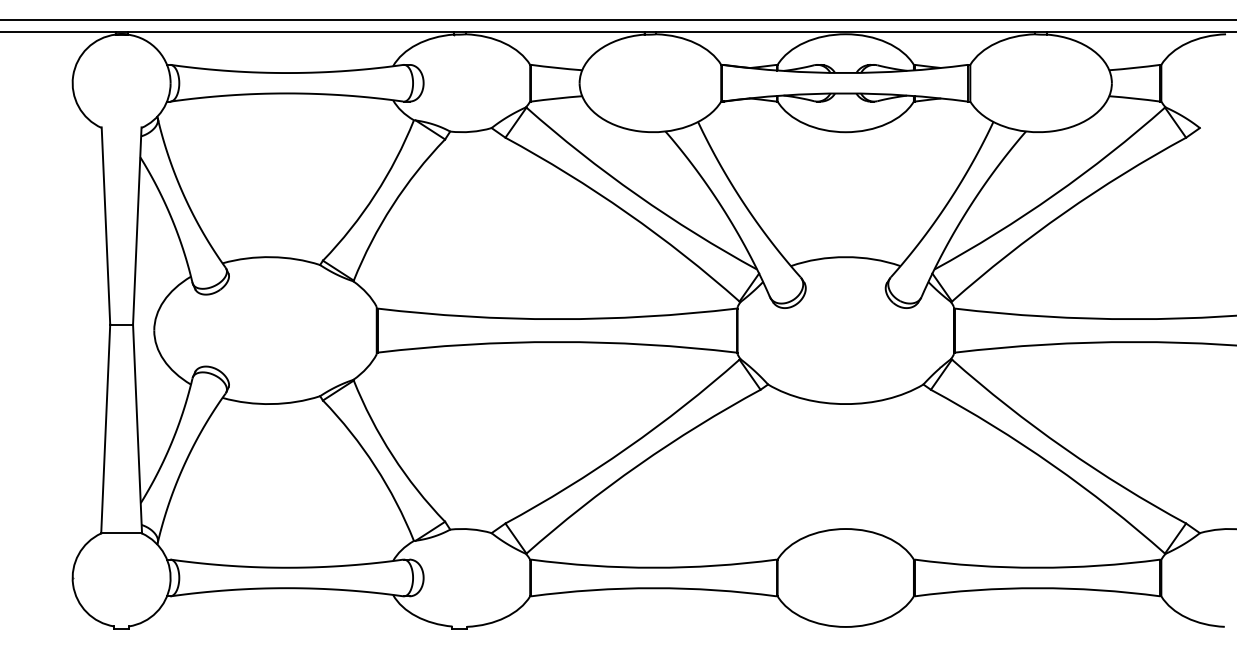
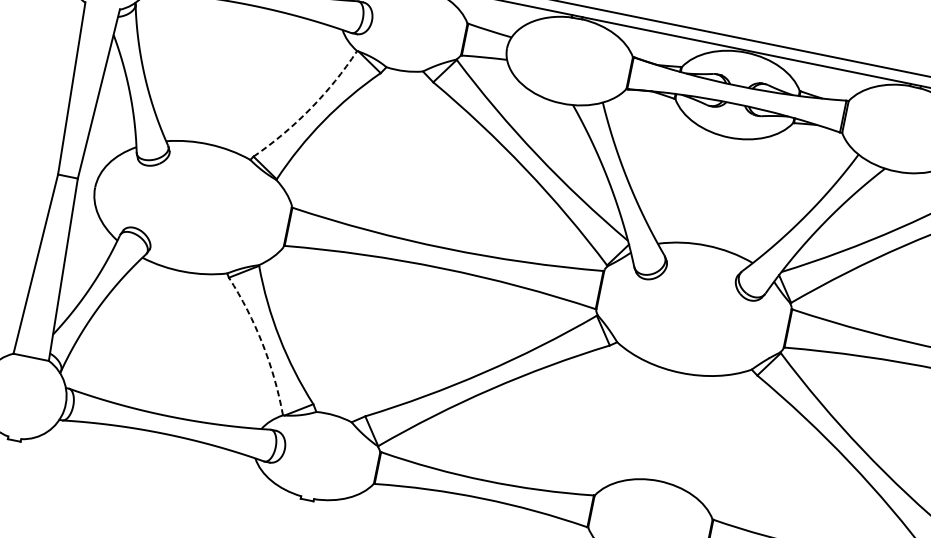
arc: (375, 194) -> (310, 108), solid -> dashed
arc: (375, 466) -> (262, 344), solid -> dashed

